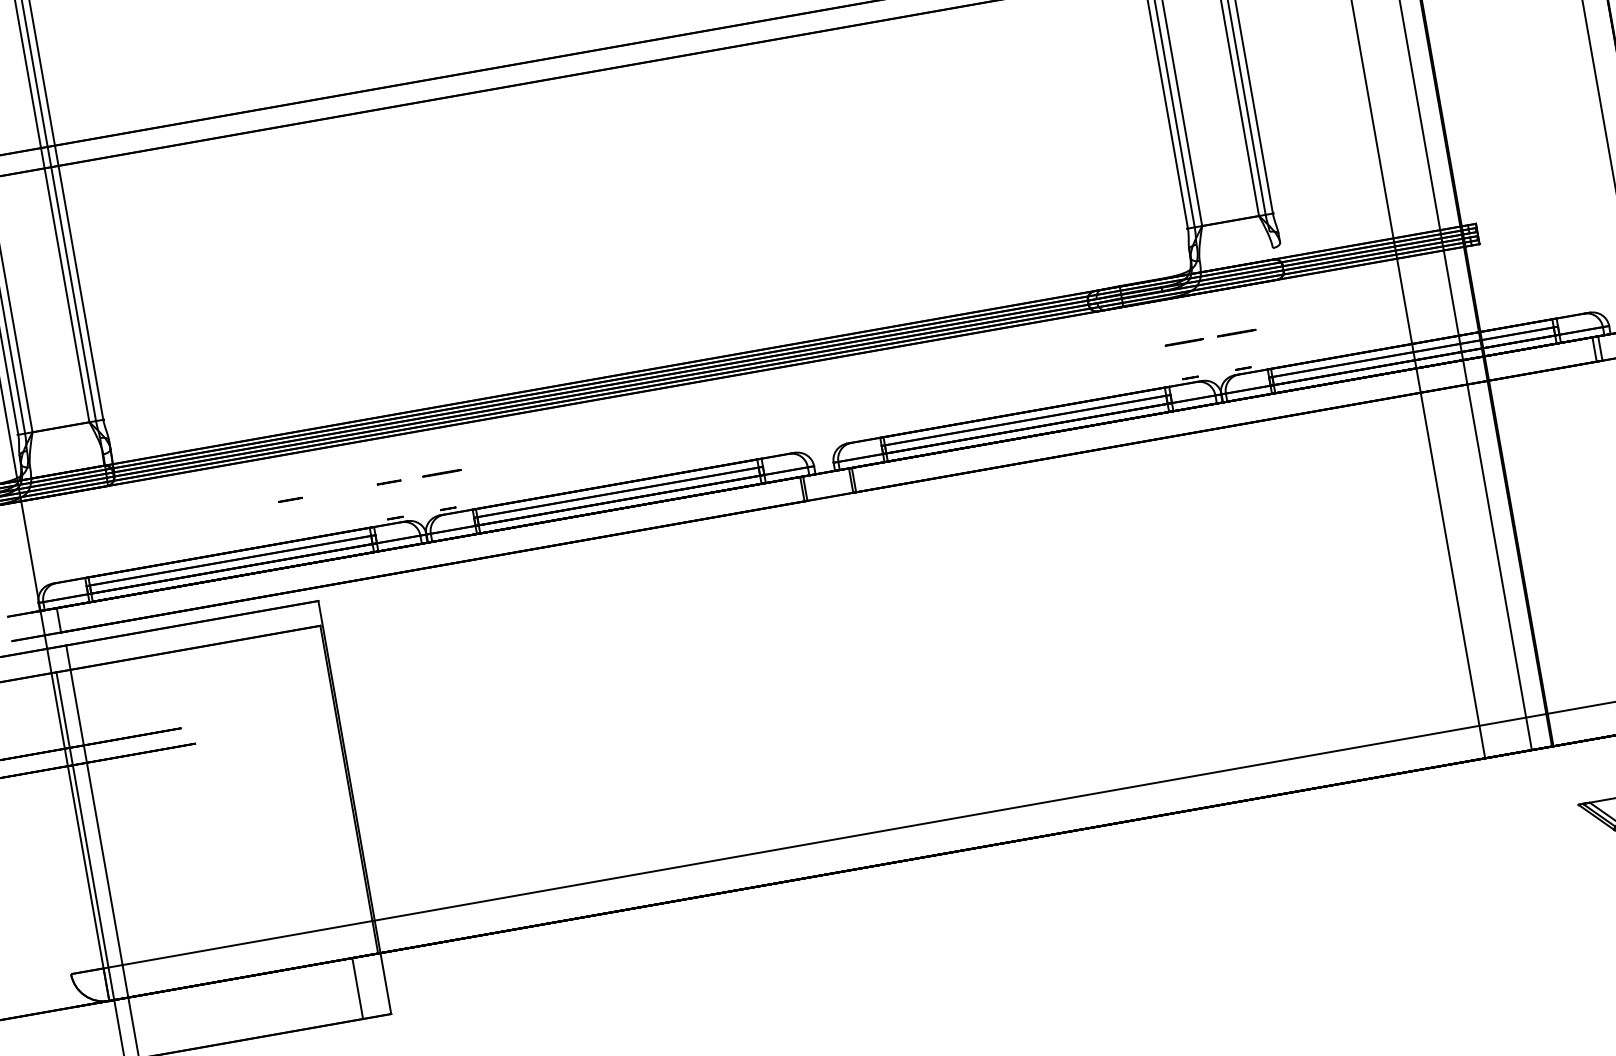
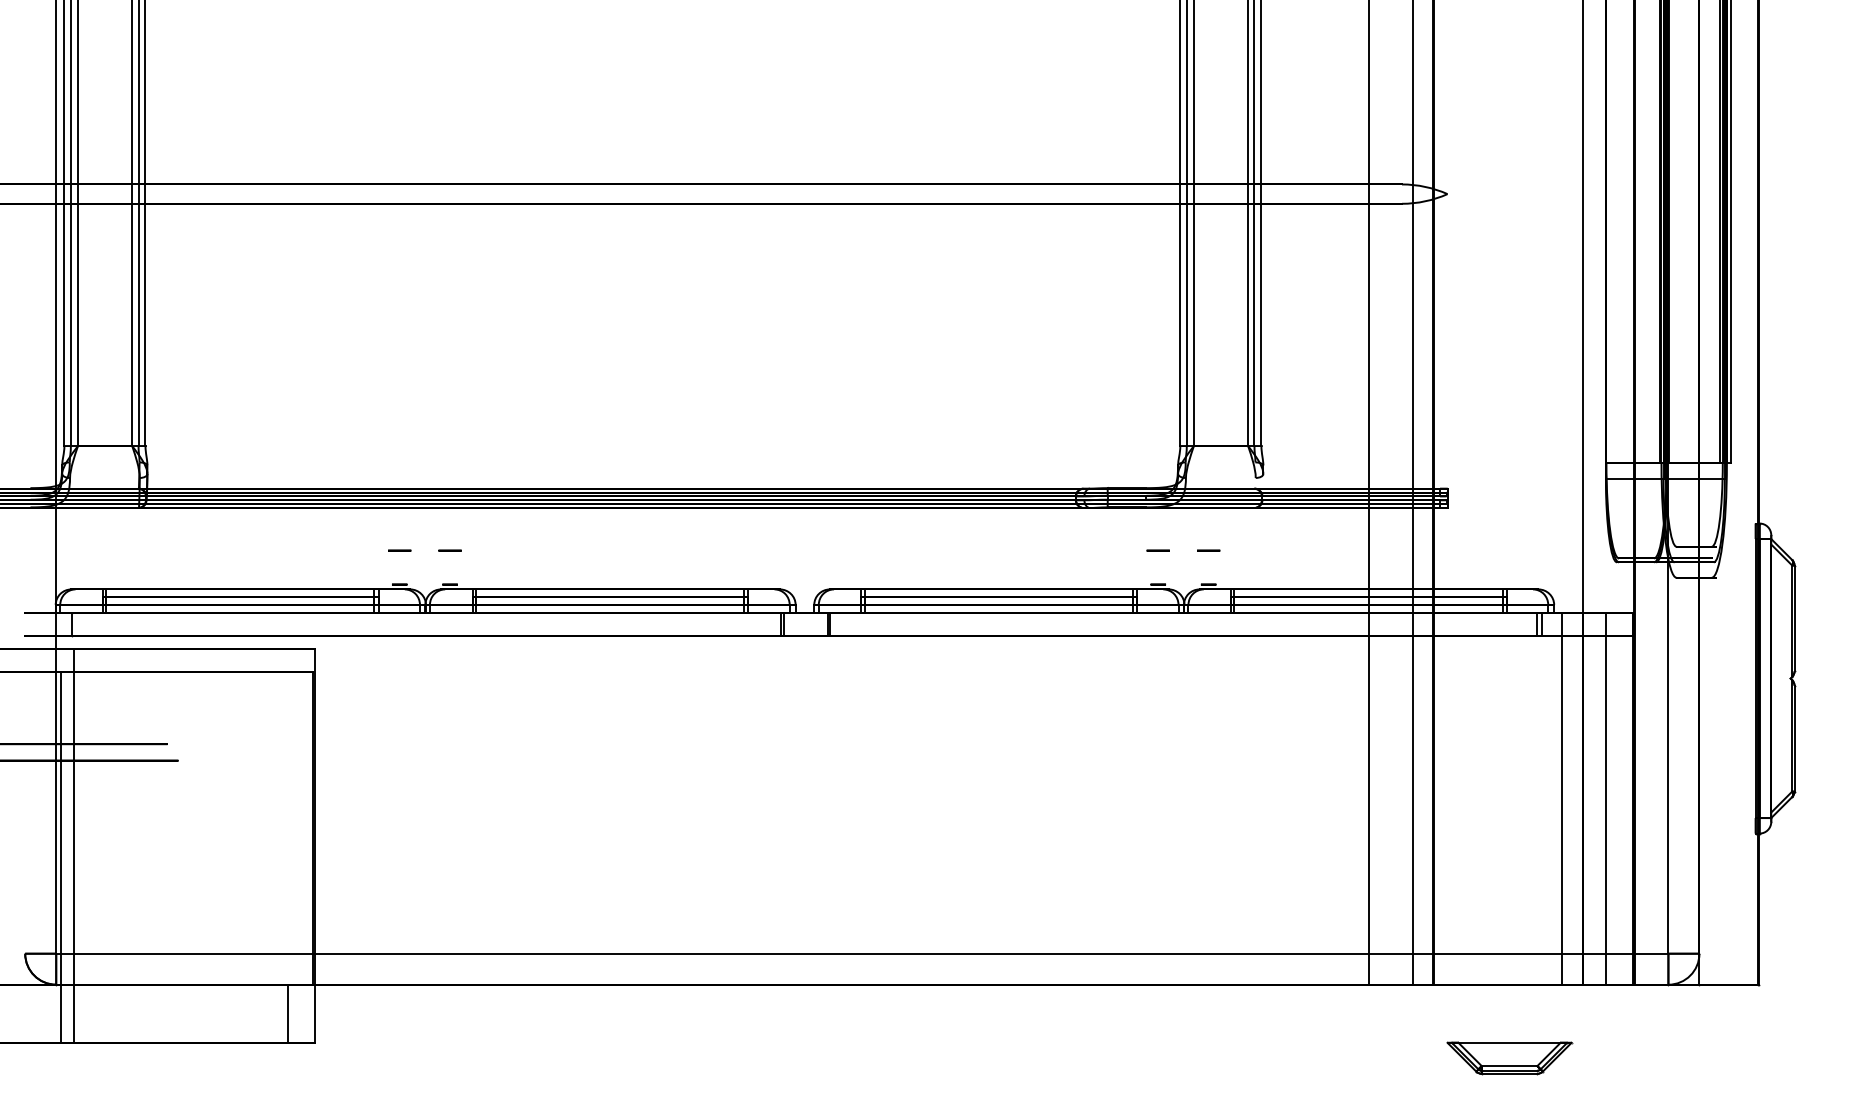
circle: (1236, 332) -> (1208, 550), size x0.62
circle: (1183, 342) -> (1157, 550), size x0.62
circle: (441, 473) -> (449, 550), size x0.62
circle: (290, 499) -> (305, 550), removed

